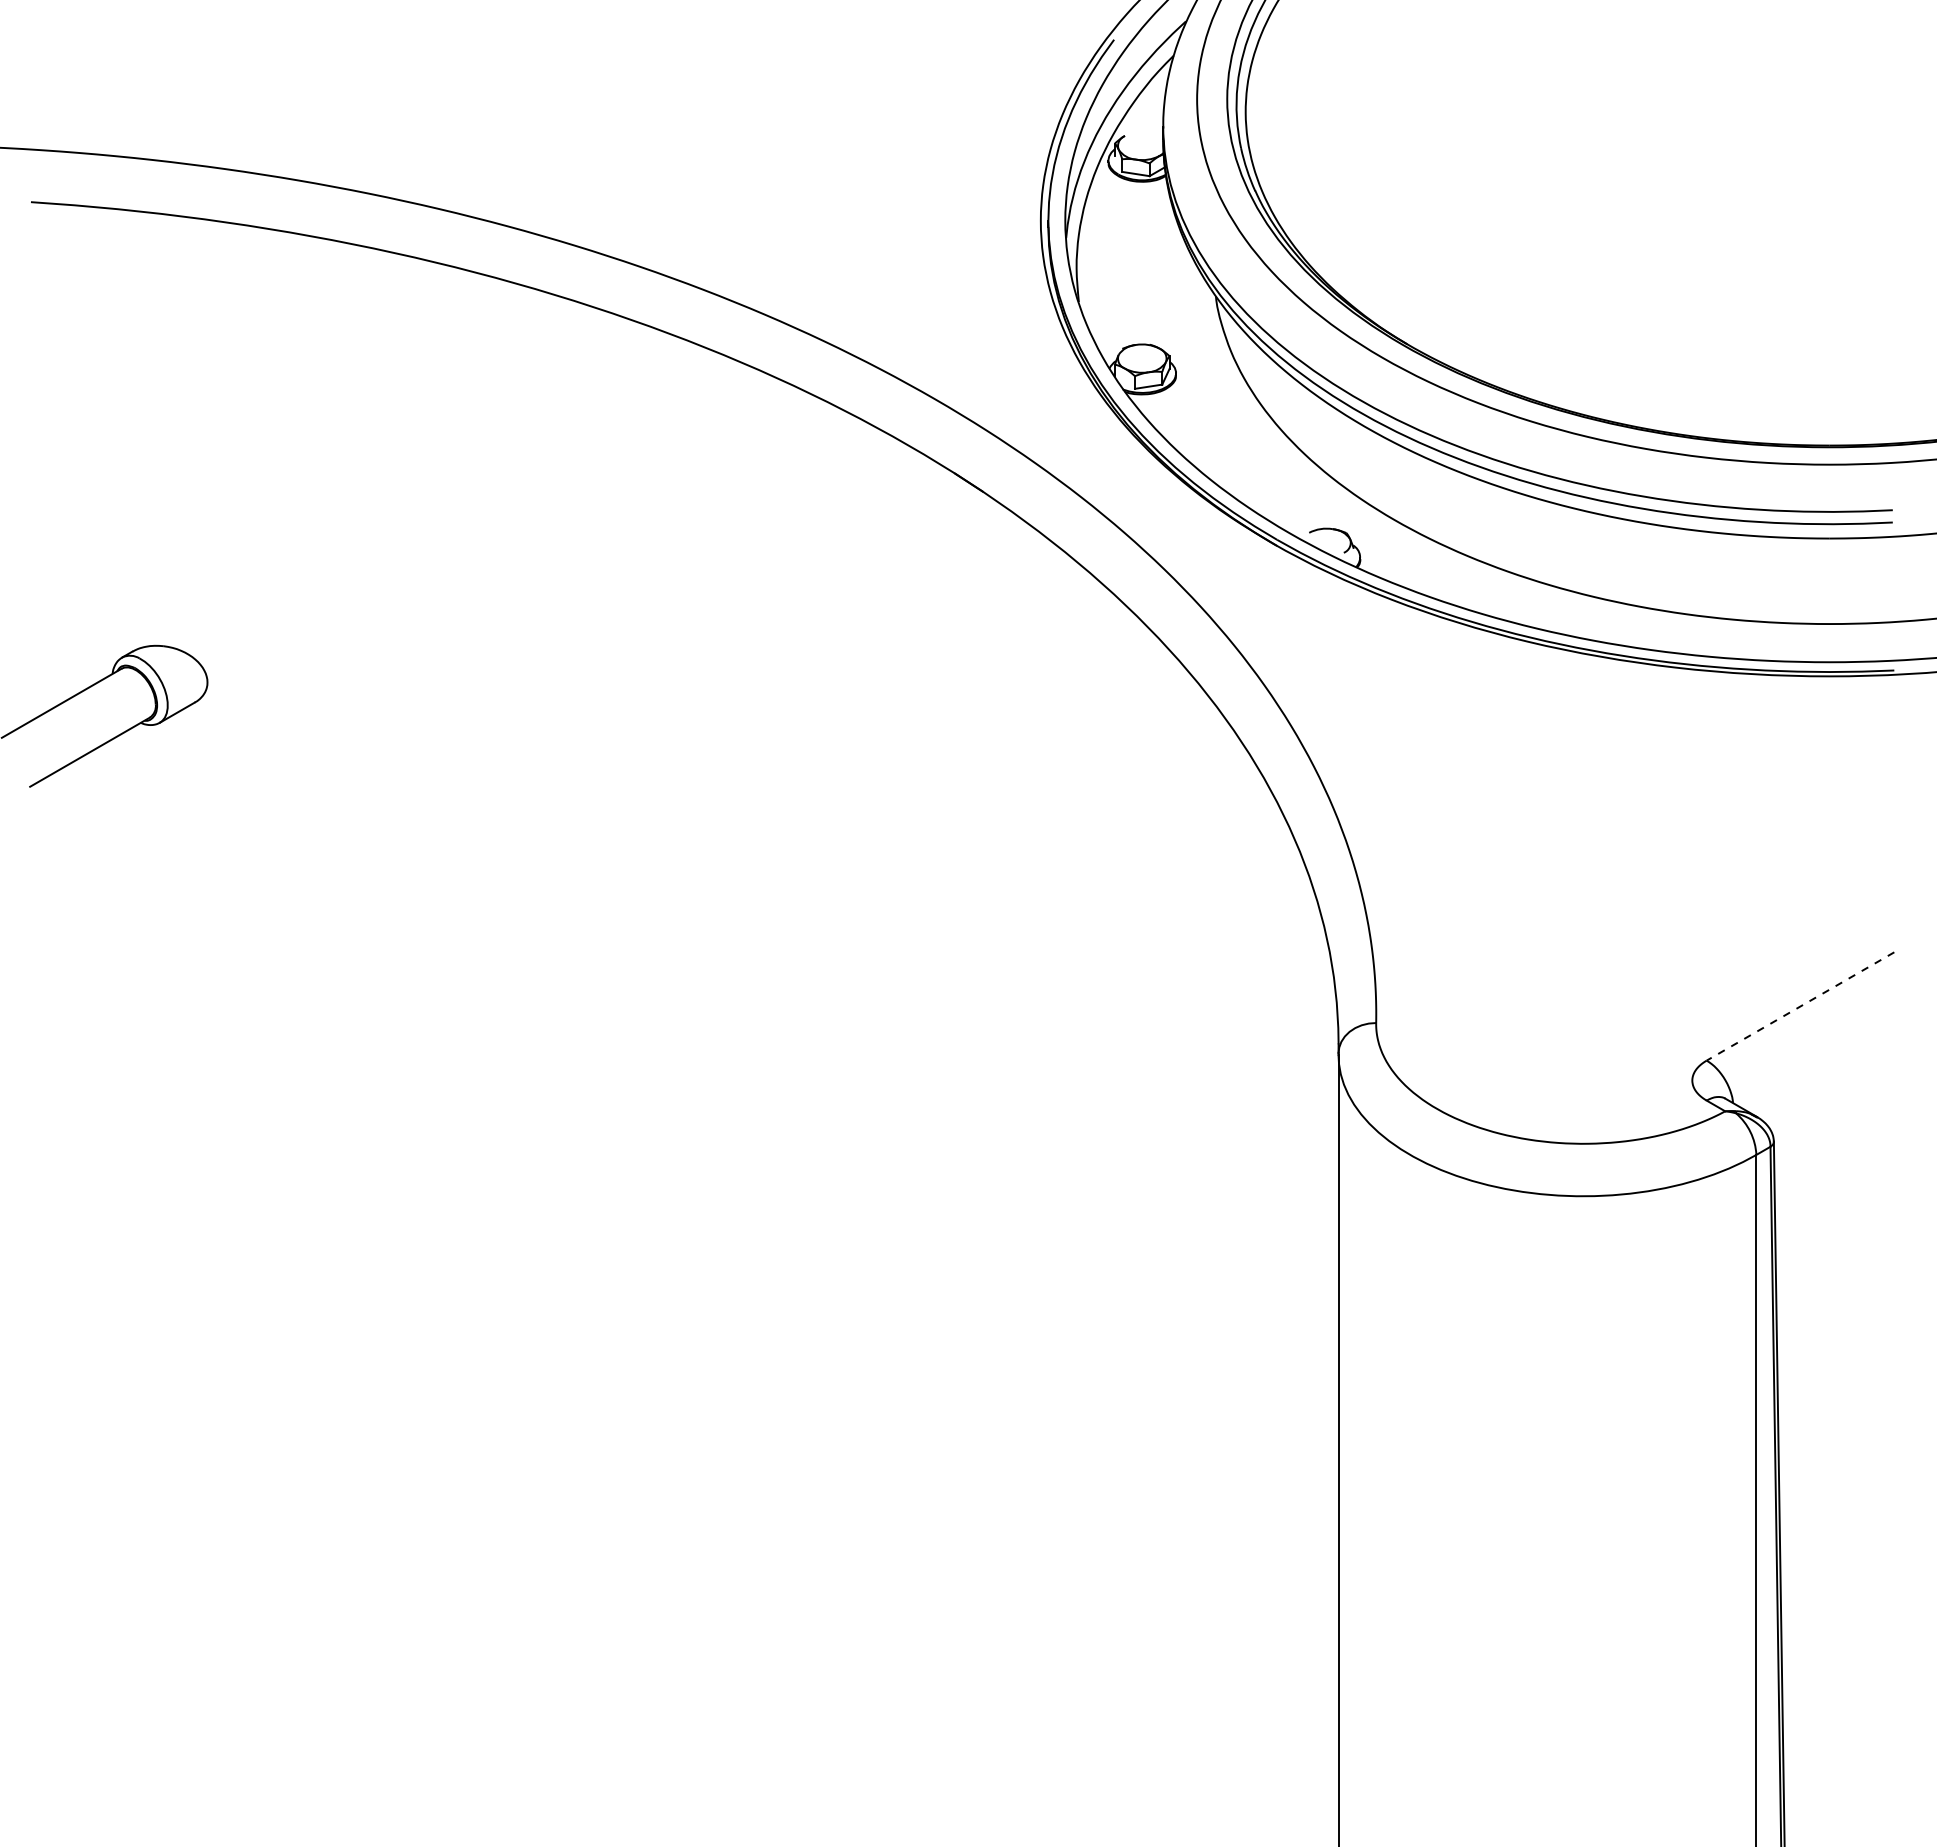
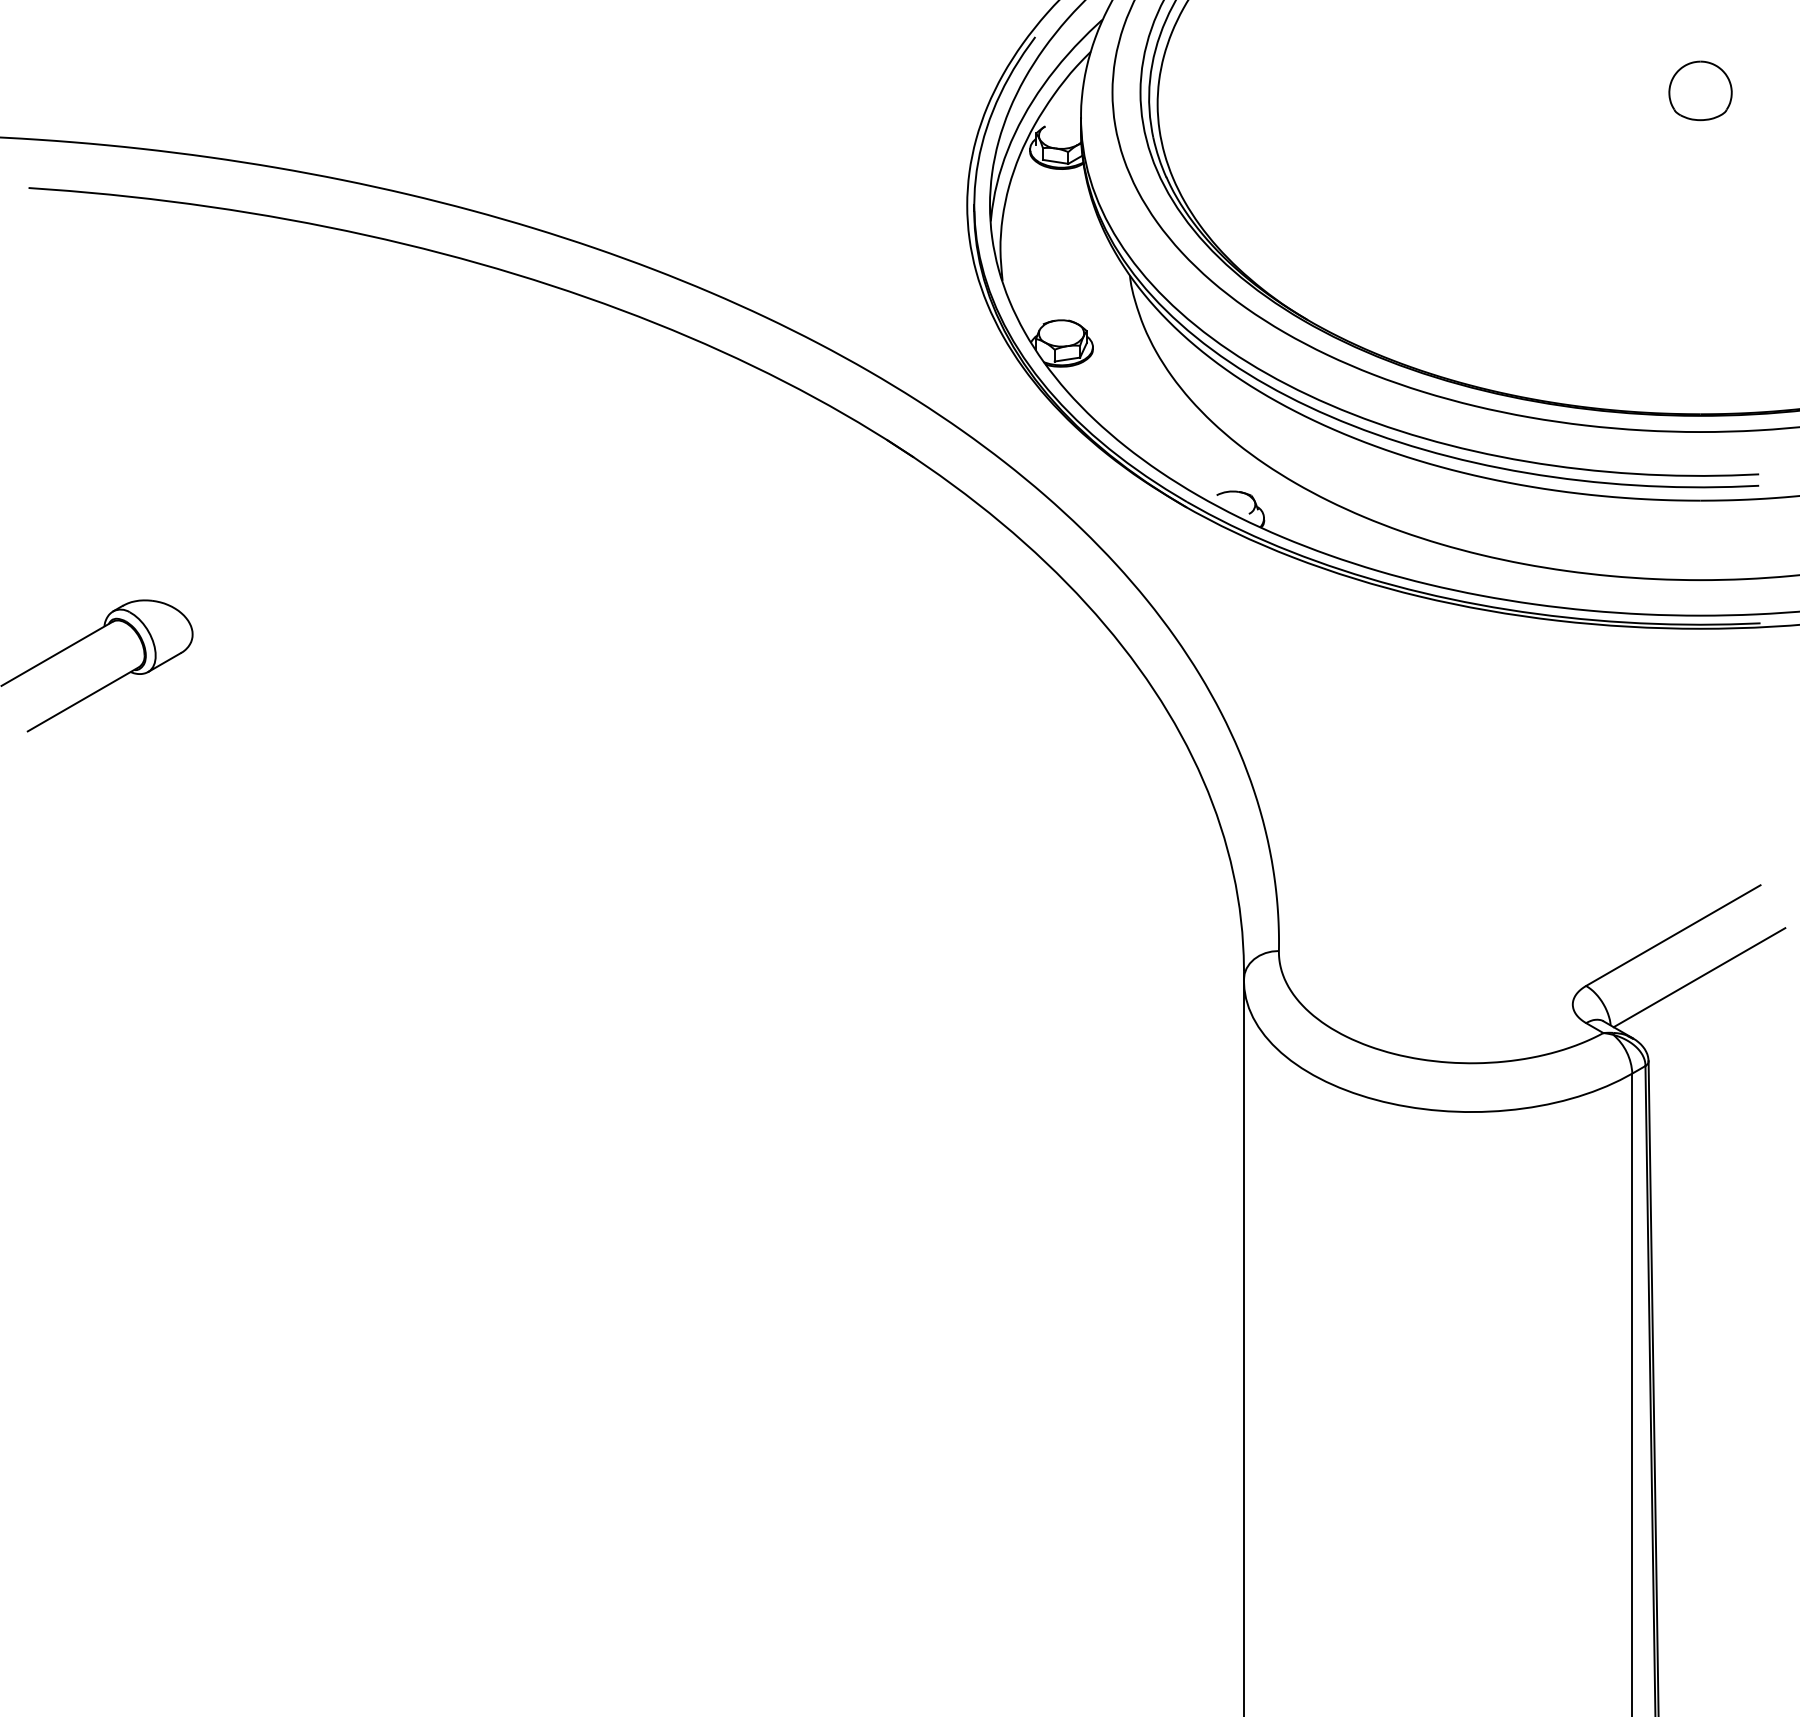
part: (1829, 97) -> (1700, 90), added
line: (1800, 1006) -> (1673, 935), dashed -> solid
line: (1828, 1051) -> (1699, 977), added

